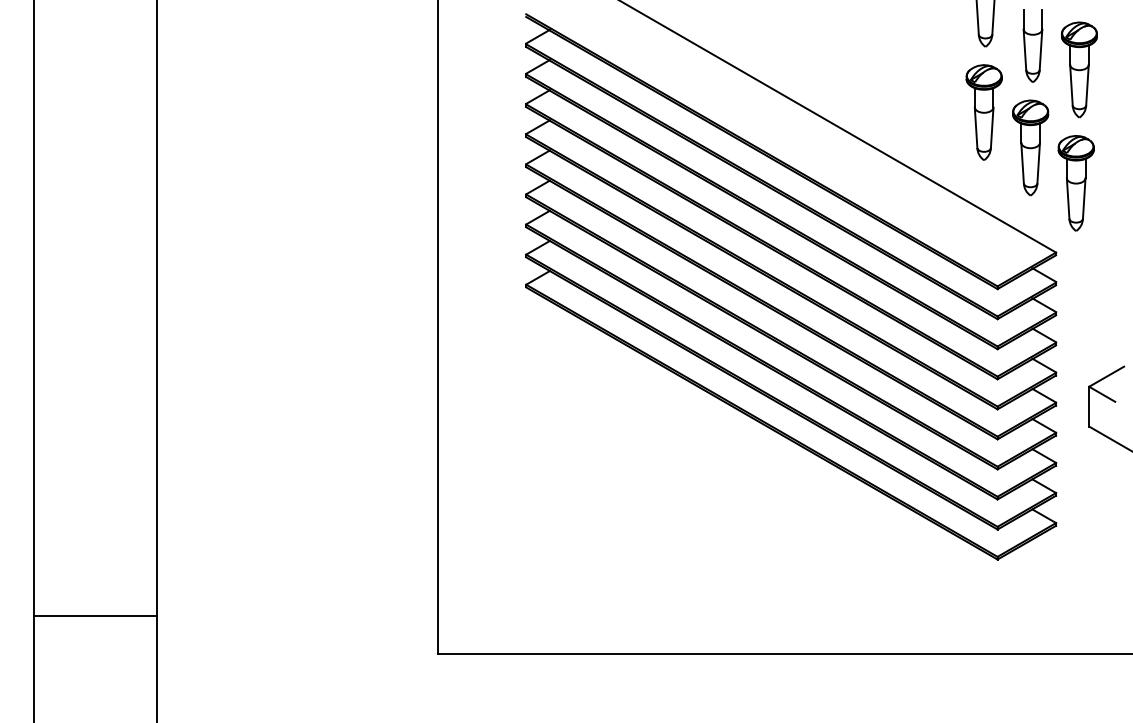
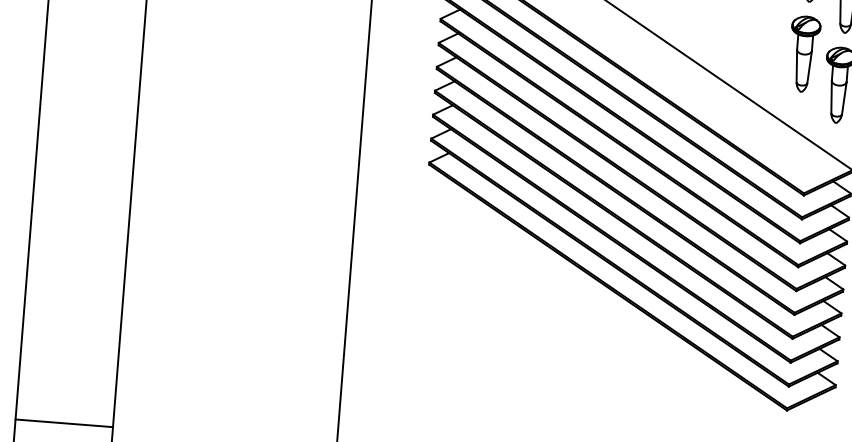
line: (94, 615) -> (63, 423), moved

